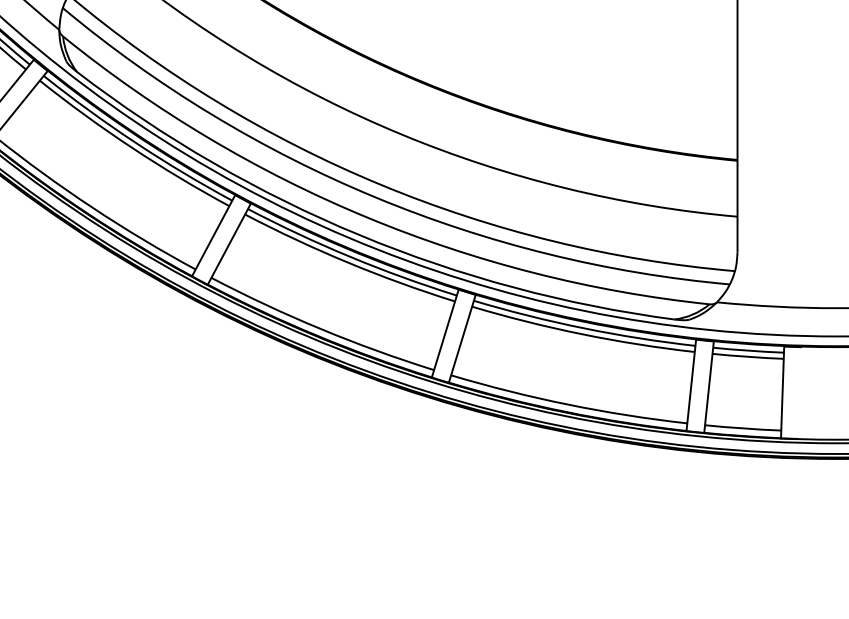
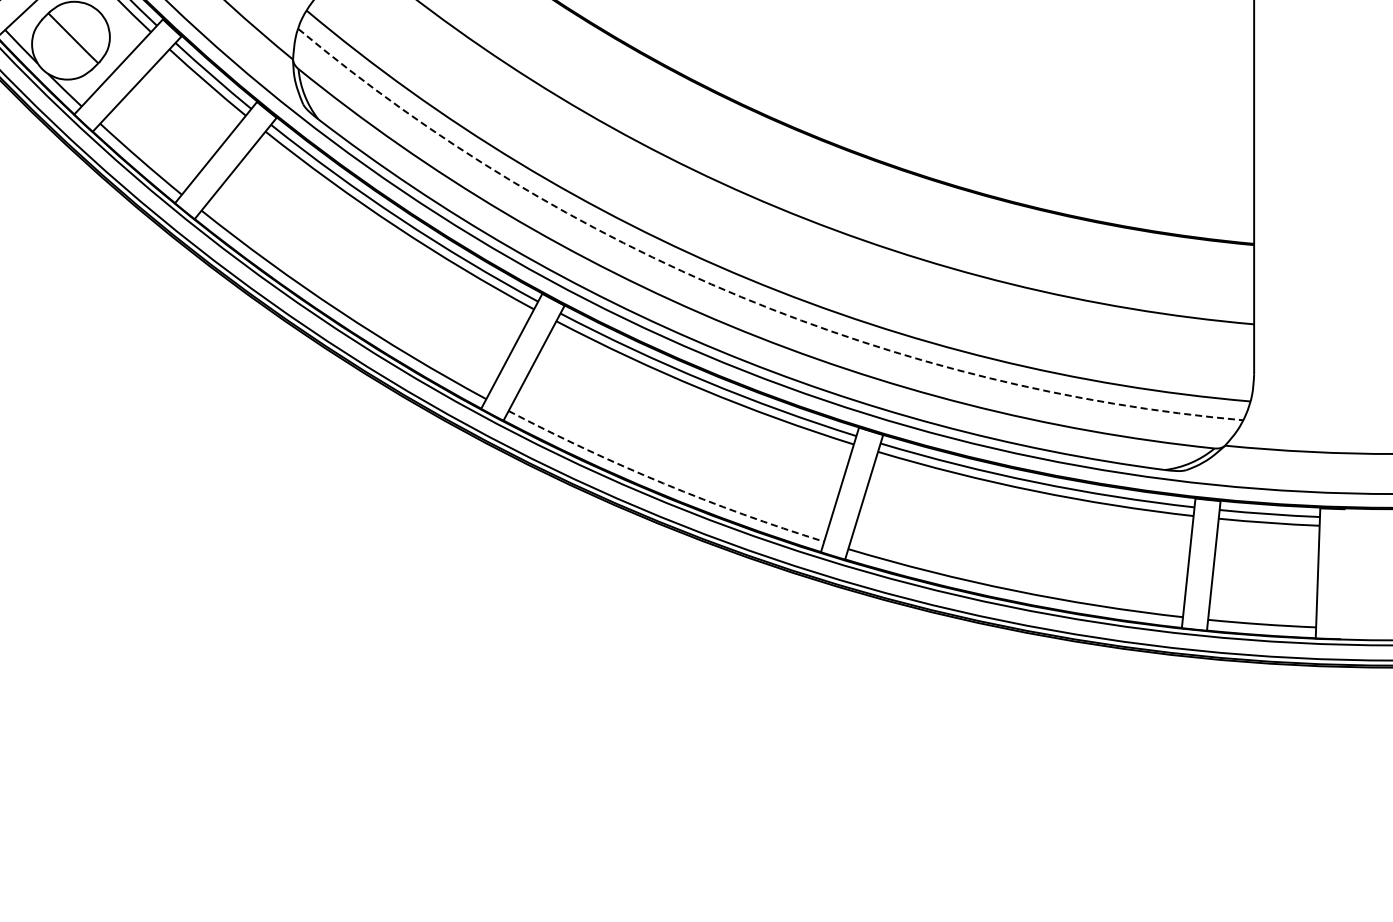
arc: (375, 197) -> (741, 296), solid -> dashed
arc: (320, 329) -> (663, 483), solid -> dashed

